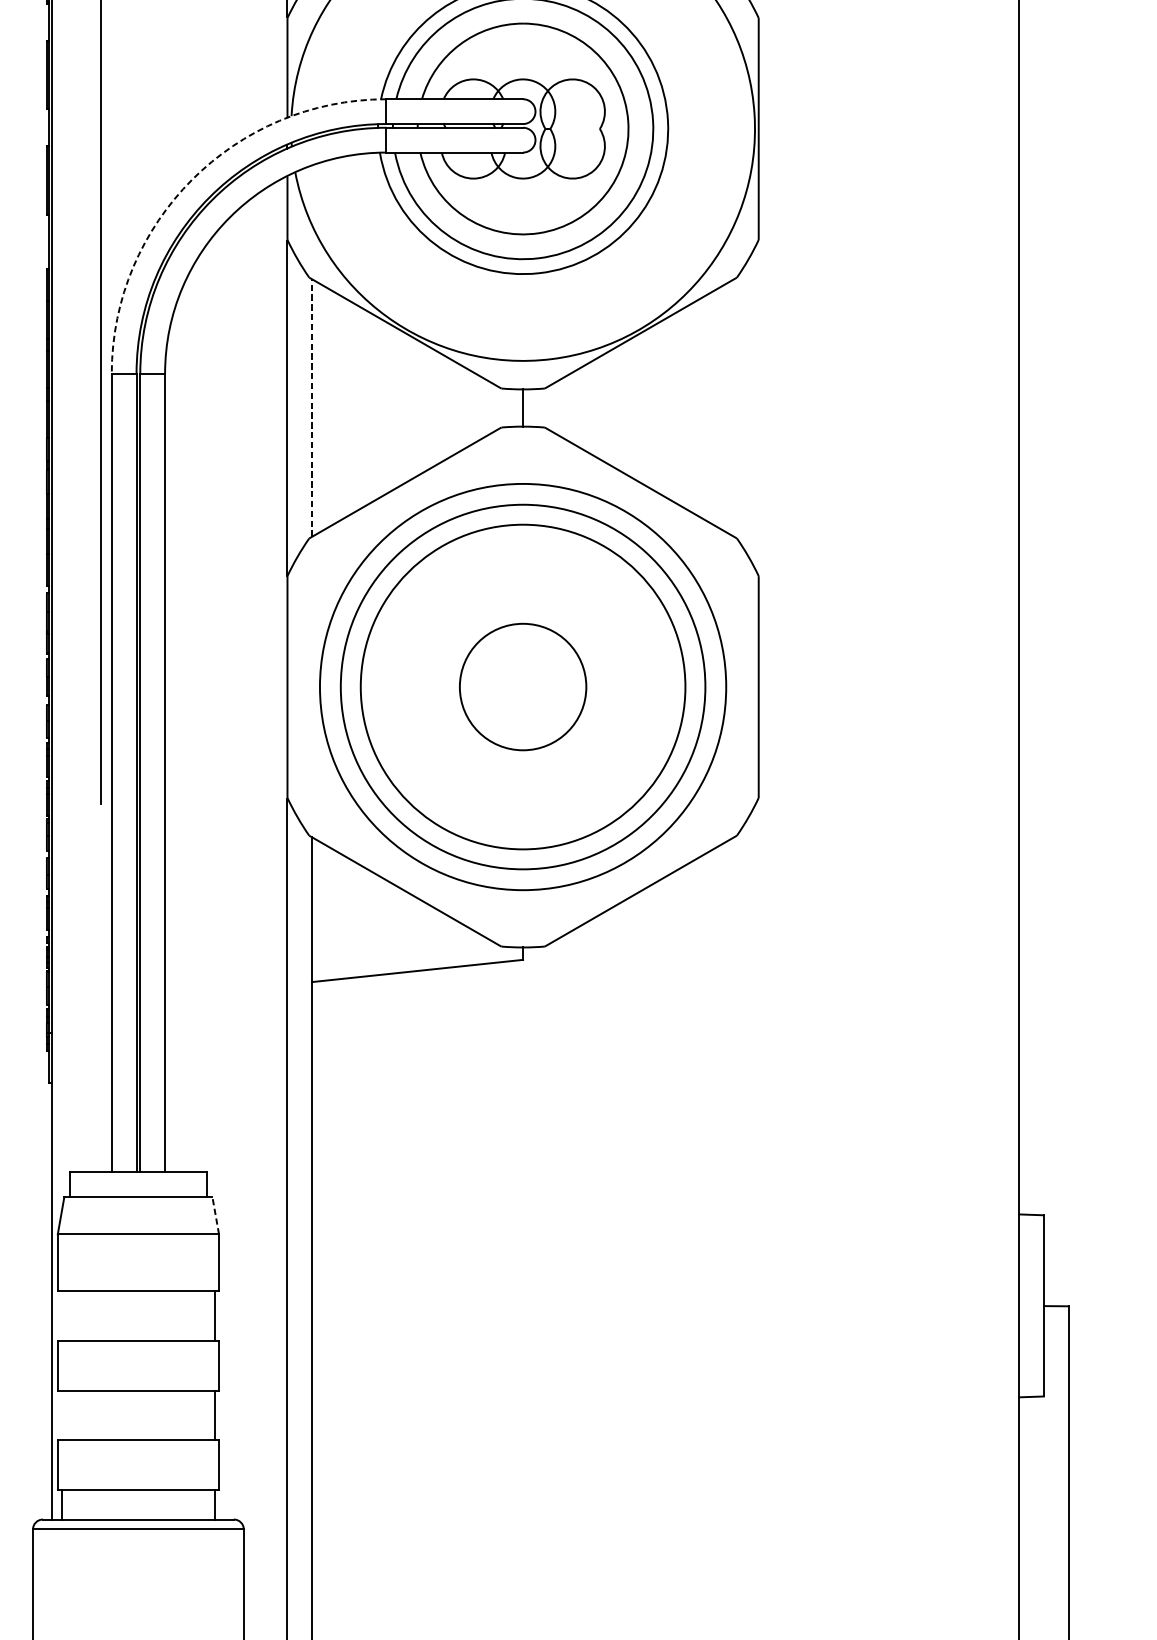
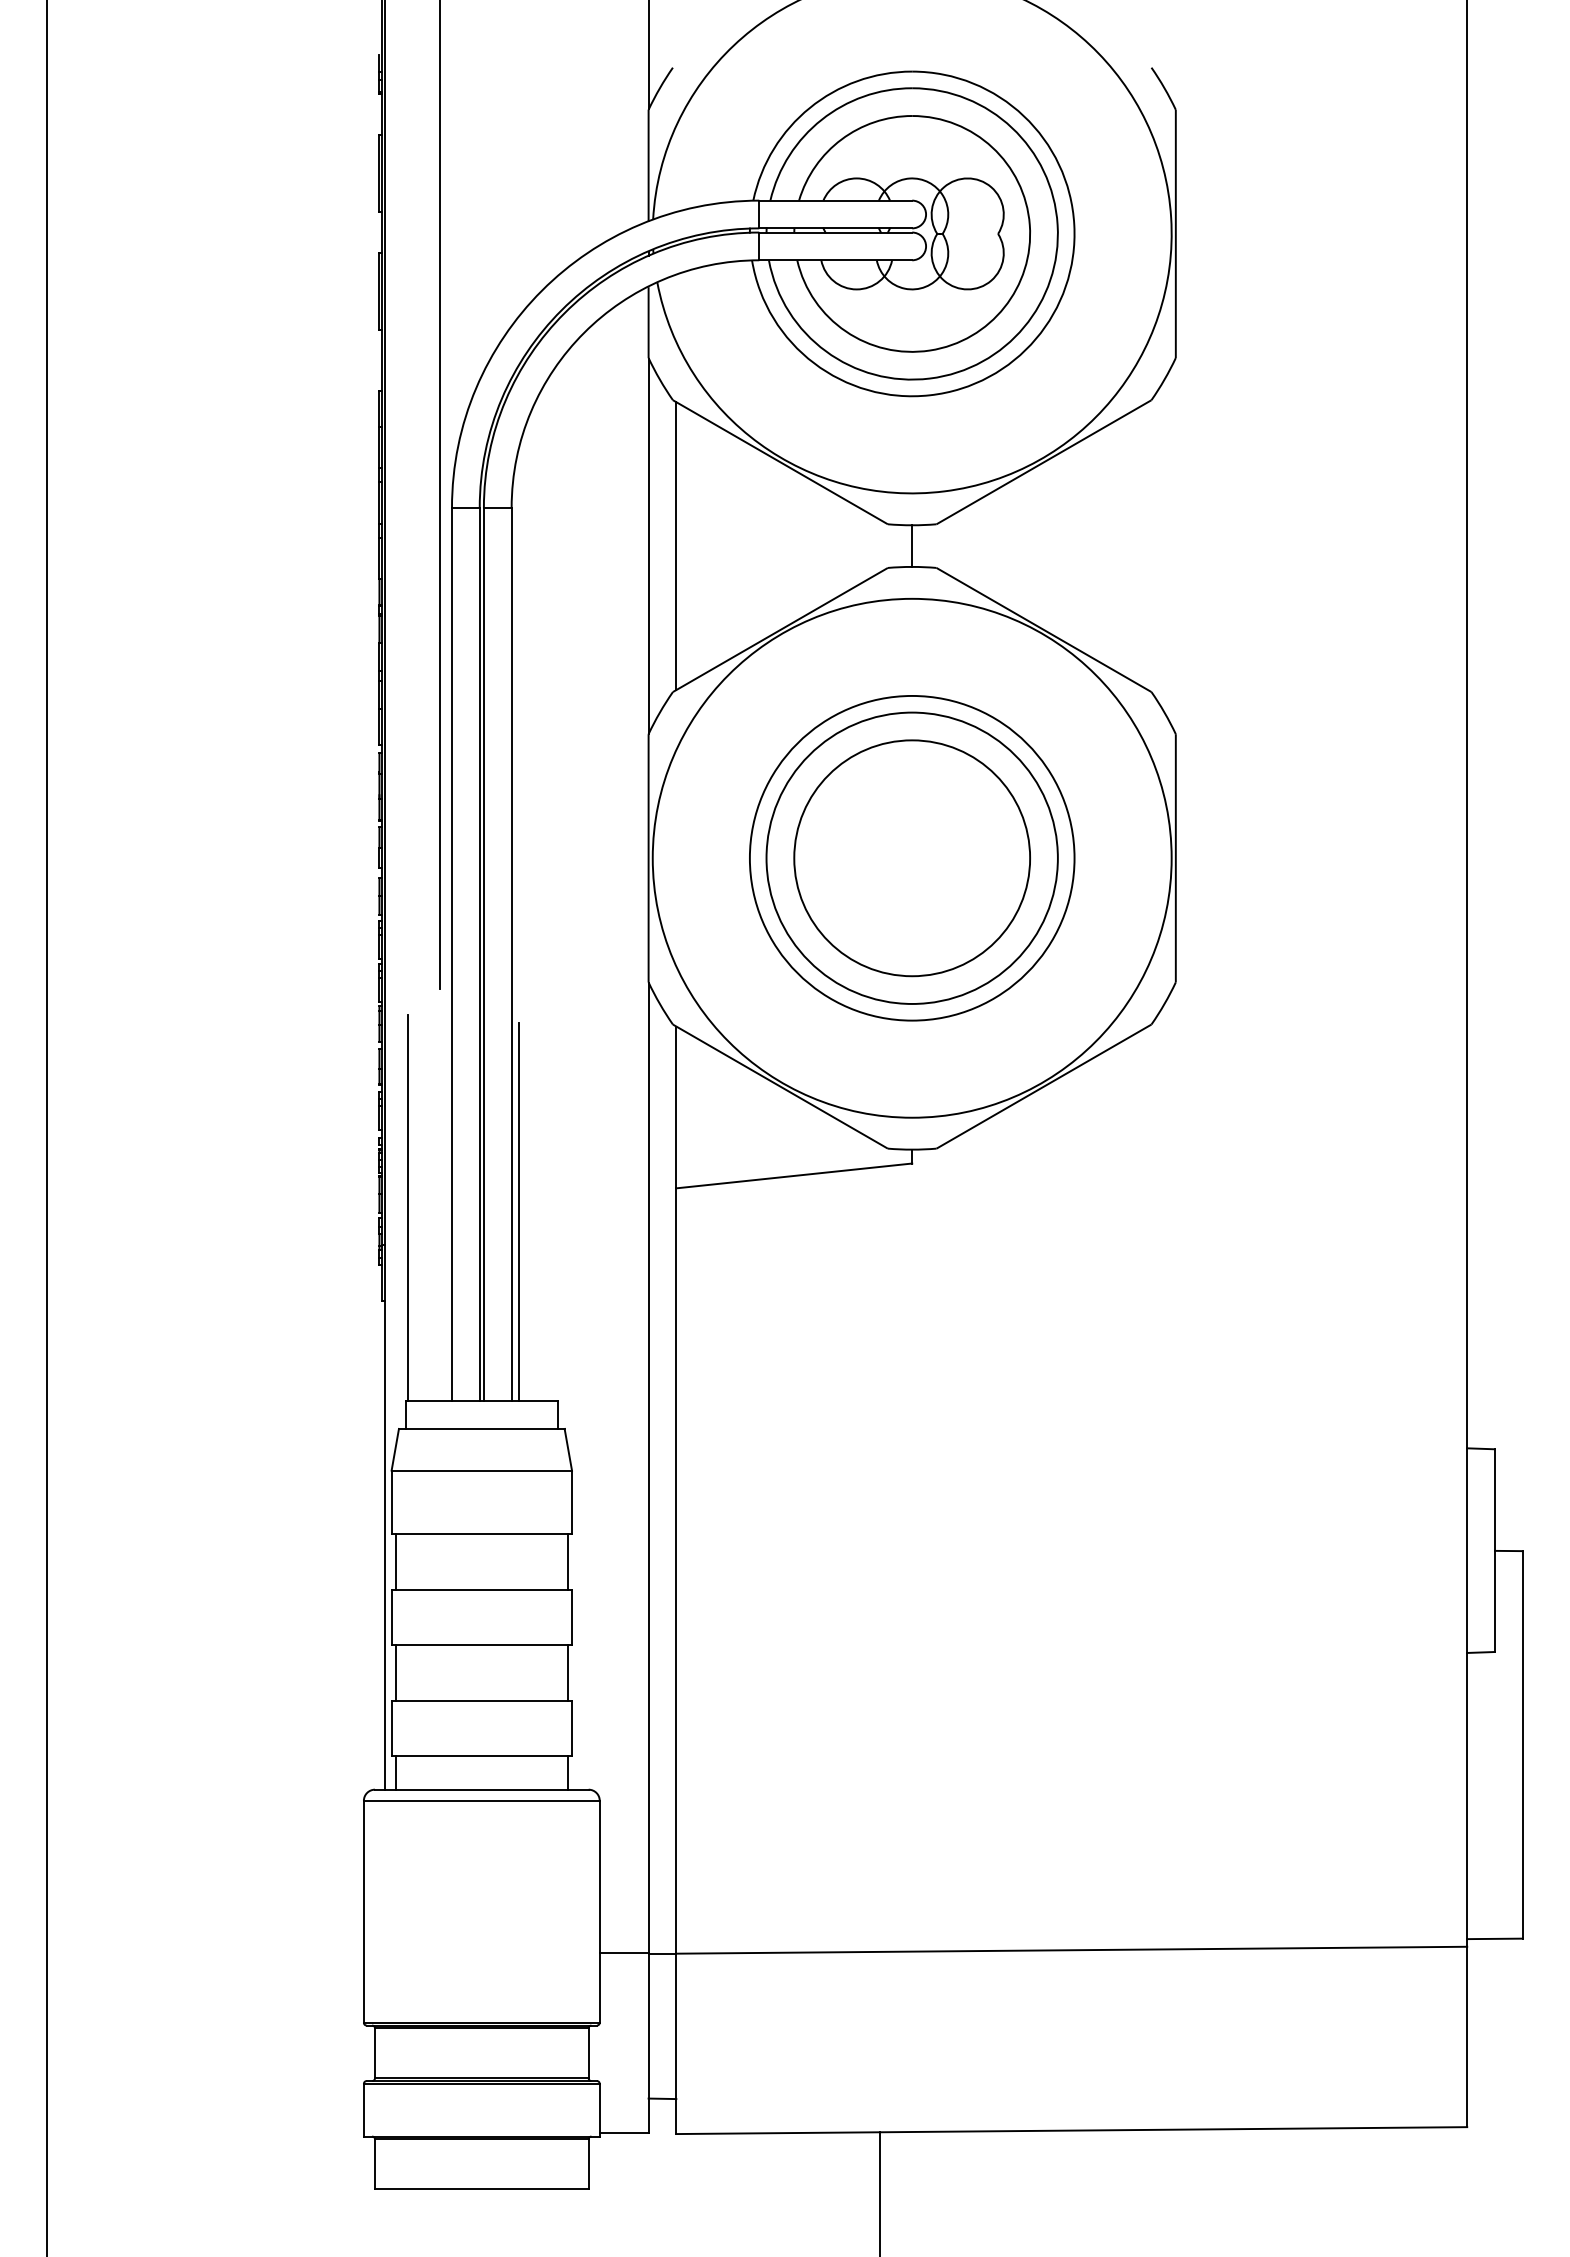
arc: (192, 179) -> (542, 290), dashed -> solid
line: (312, 408) -> (676, 546), dashed -> solid
circle: (522, 686) -> (911, 857), size x0.71
circle: (522, 686) -> (911, 857), size x0.71
circle: (522, 686) -> (911, 857), size x1.43
circle: (523, 687) -> (912, 858), size x1.67
line: (72, 1000) -> (408, 1208), added
line: (172, 1002) -> (519, 1211), added
line: (215, 1215) -> (568, 1449), dashed -> solid
line: (61, 1315) -> (395, 1561), added
line: (61, 1414) -> (395, 1672), added

